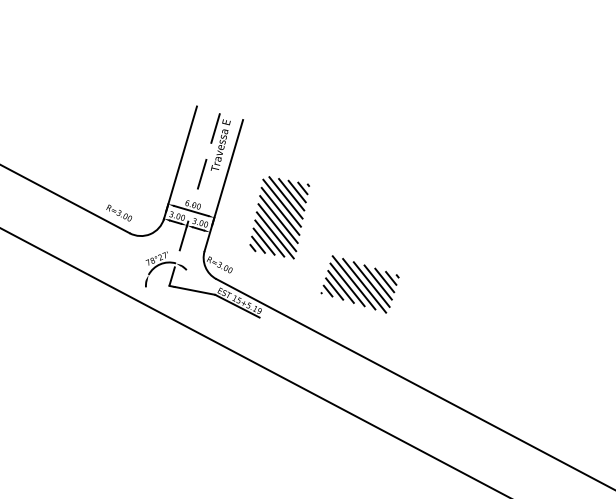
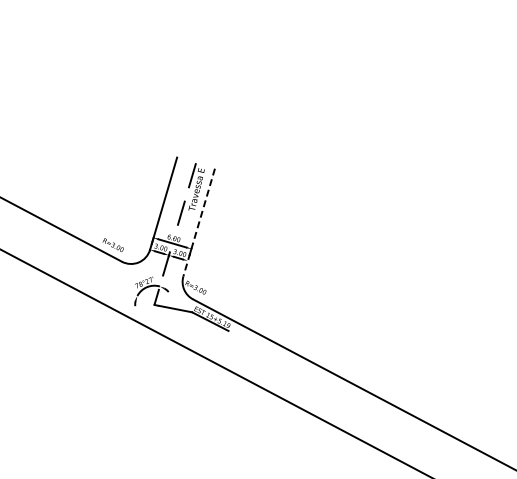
line: (224, 186) -> (199, 223), solid -> dashed
hatch: (278, 218) -> (244, 249), removed
part: (359, 284) -> (310, 303), removed

